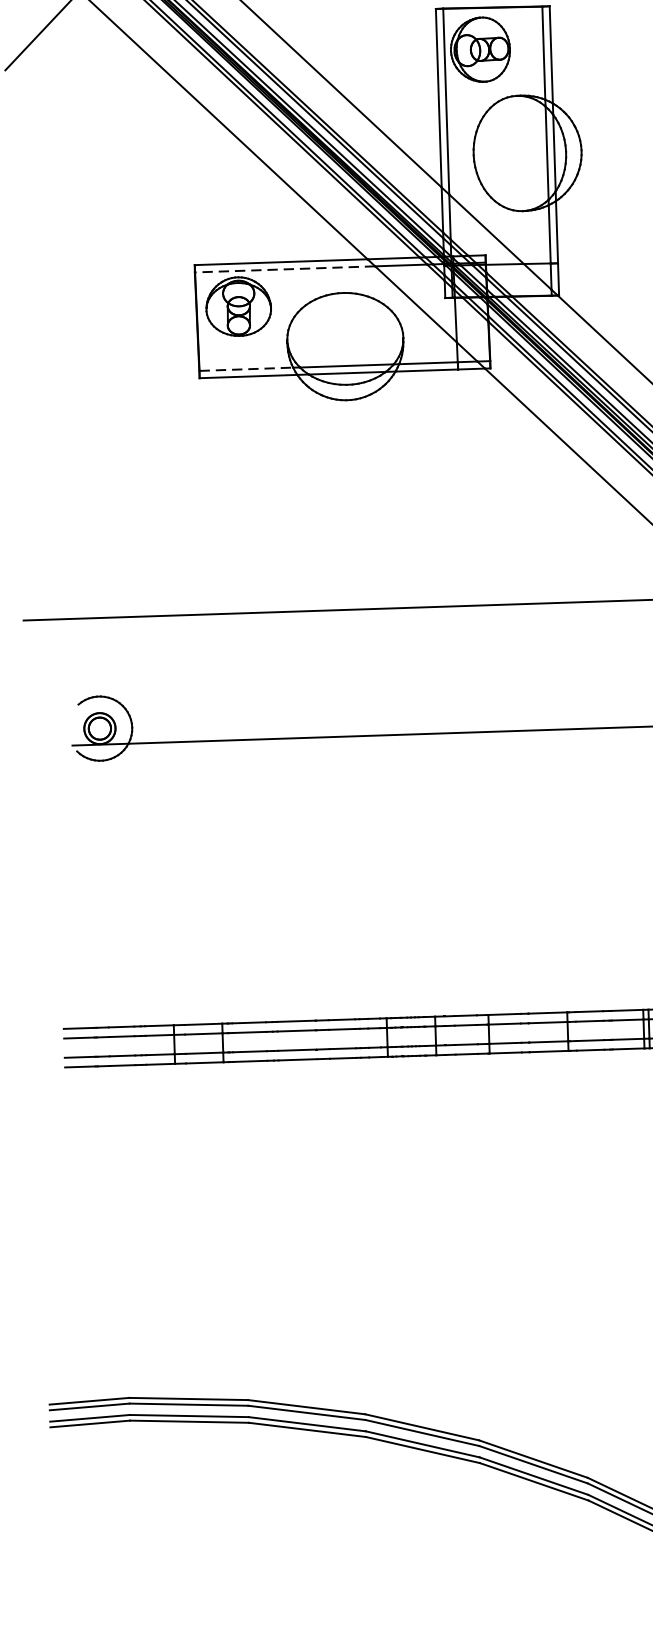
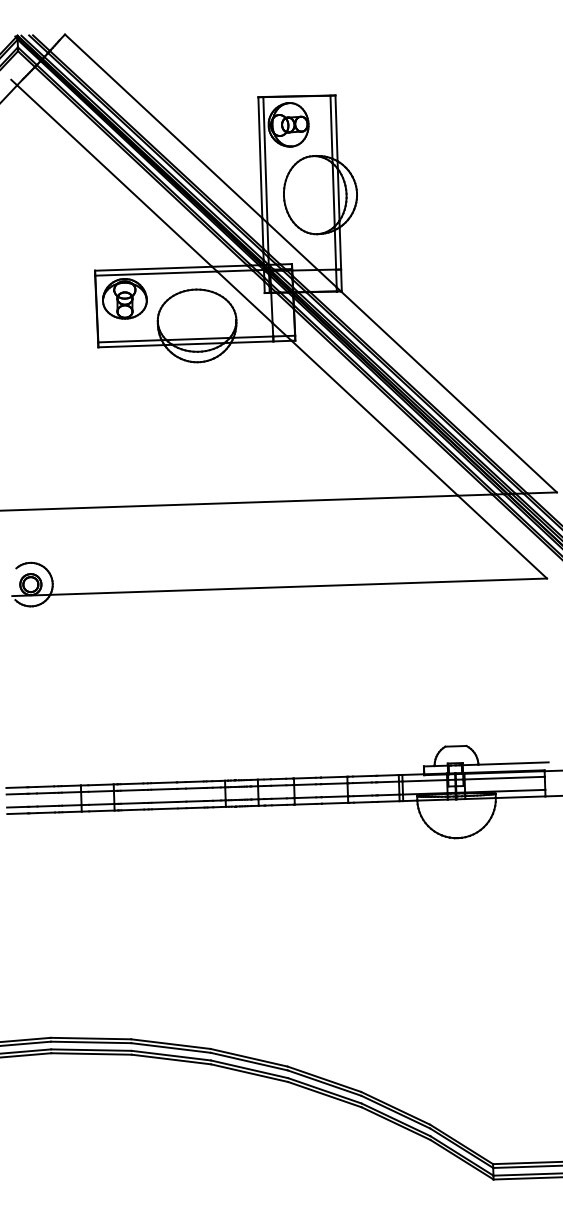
line: (285, 269) -> (156, 273), dashed -> solid
line: (247, 369) -> (130, 341), dashed -> solid

